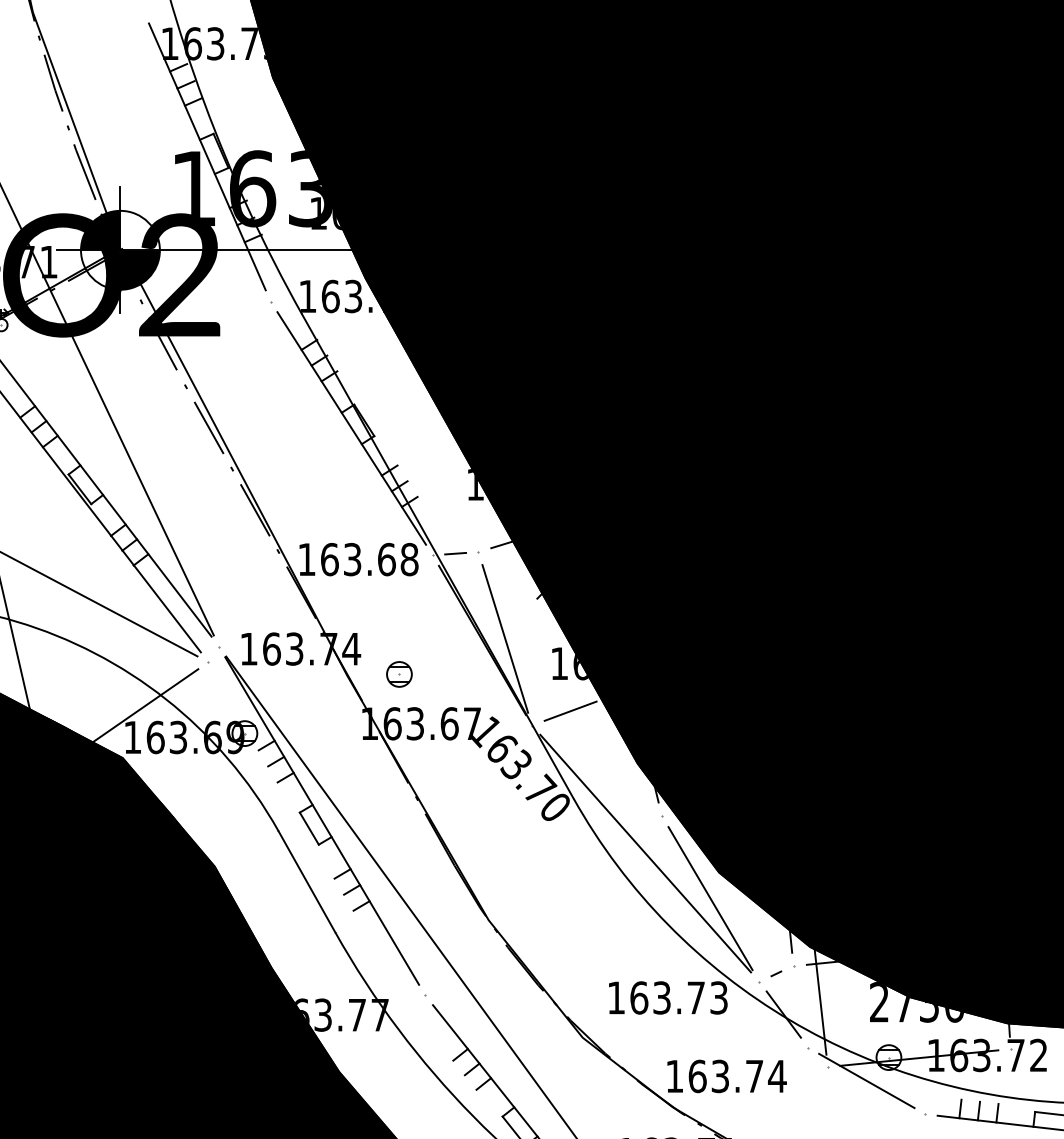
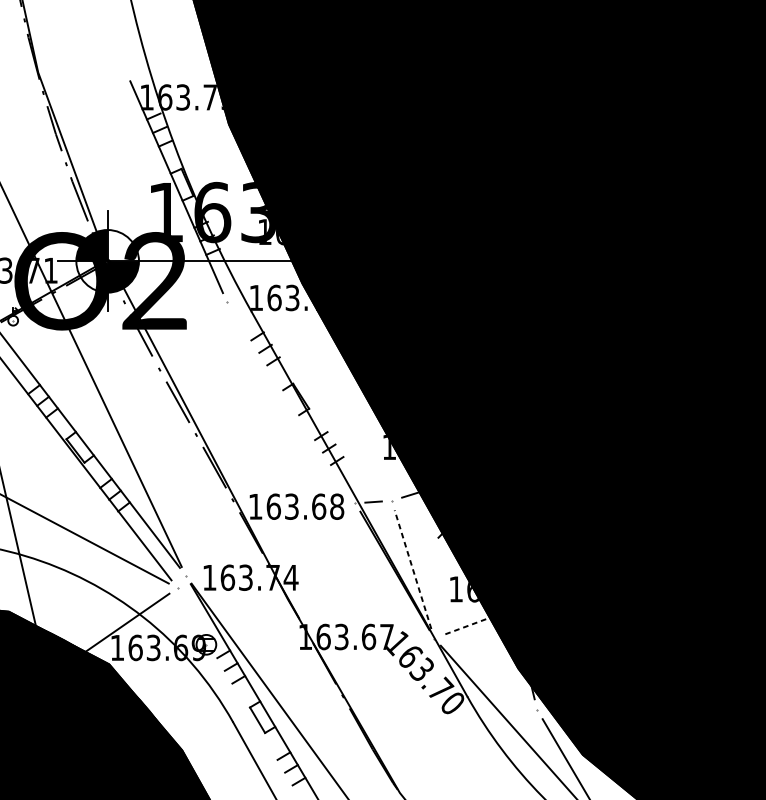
line: (351, 428) -> (291, 402), removed
line: (505, 638) -> (413, 569), solid -> dashed
part: (399, 674) -> (329, 597), removed
line: (570, 711) -> (464, 627), solid -> dashed

